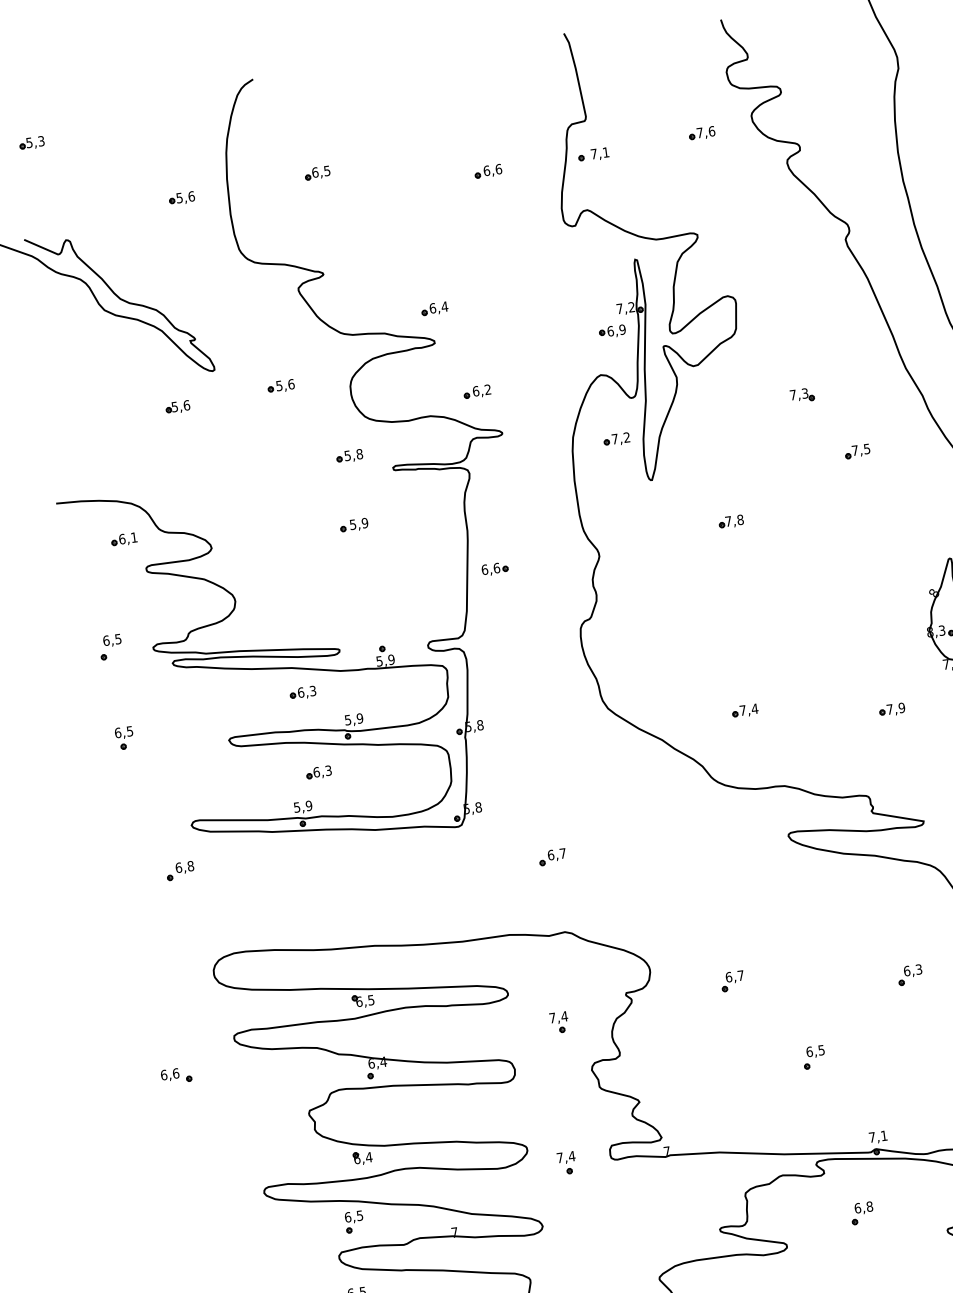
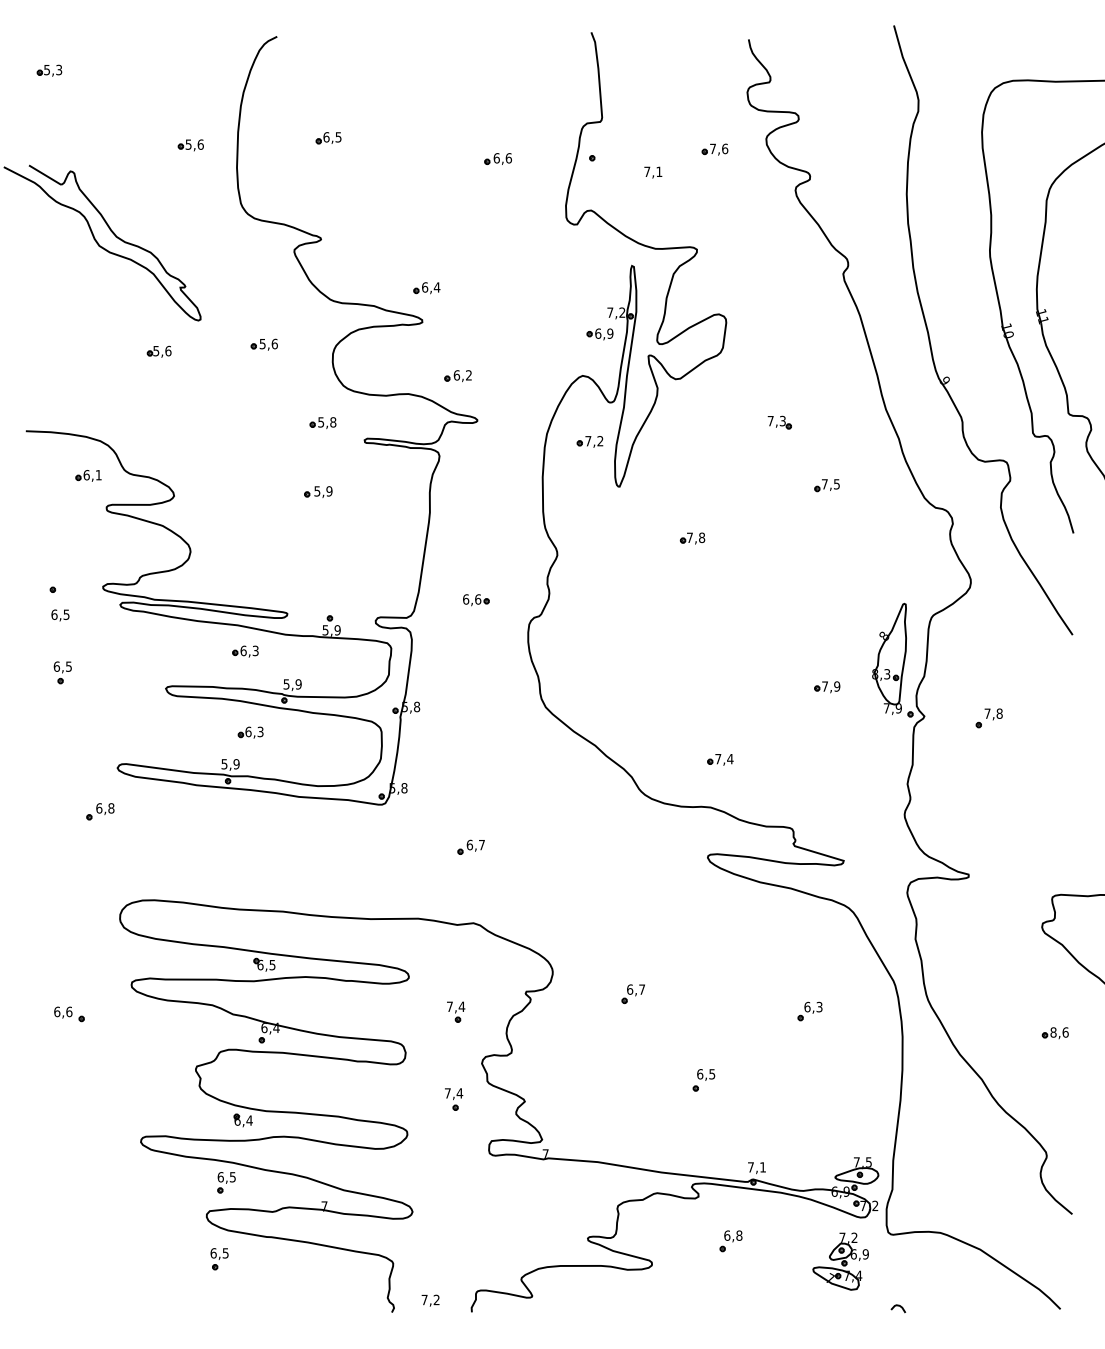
text: (600, 153) -> (653, 172), moved
part: (495, 569) -> (476, 600), moved
text: (112, 640) -> (60, 615), moved
part: (745, 710) -> (720, 759), moved
part: (892, 710) -> (827, 687), moved
part: (567, 1163) -> (454, 1099), moved

